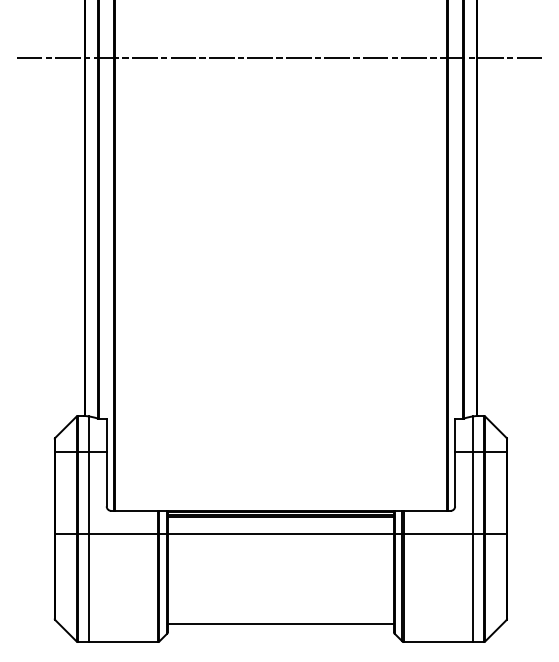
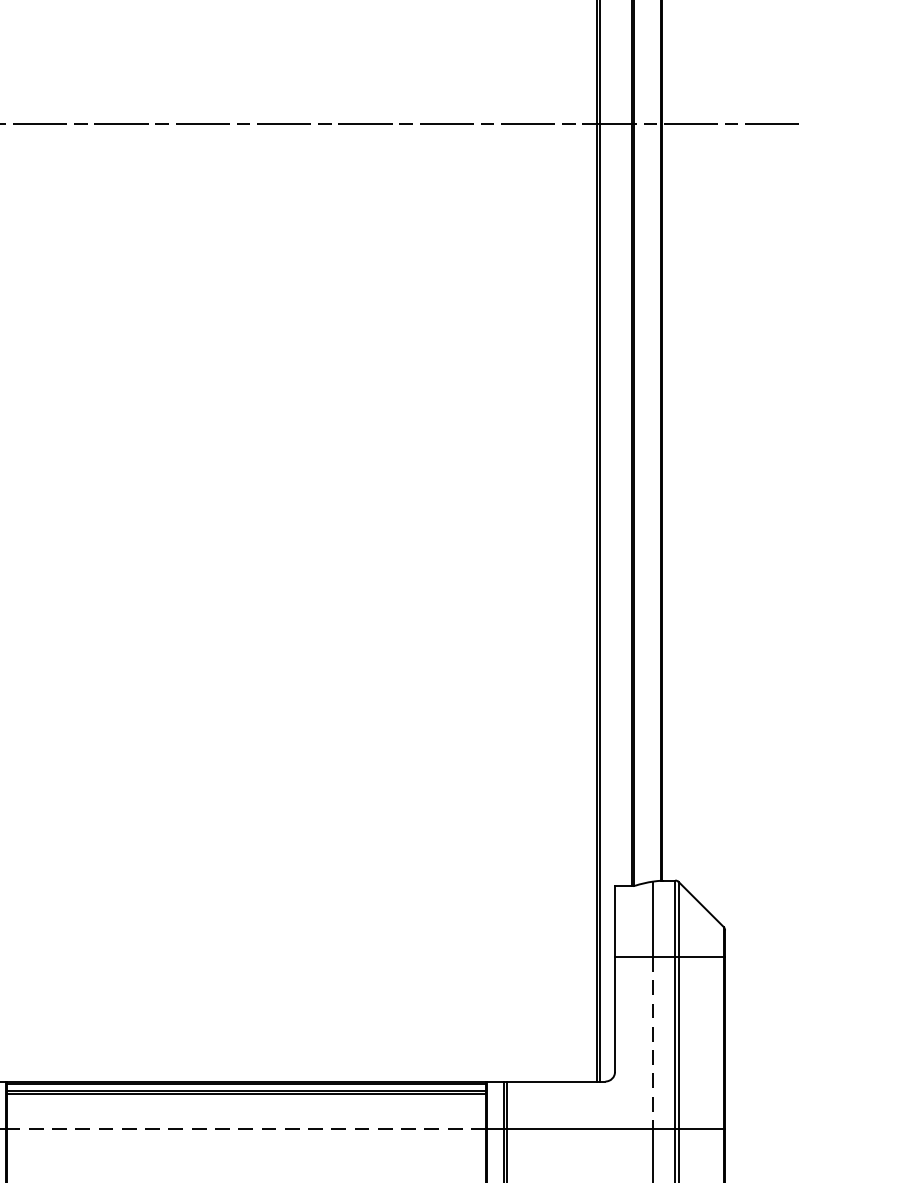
line: (473, 492) -> (653, 1042), solid -> dashed
line: (280, 533) -> (245, 1129), solid -> dashed

